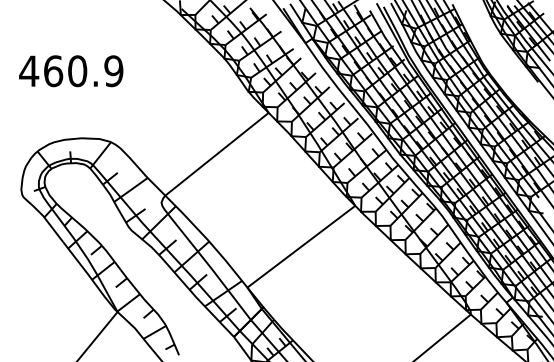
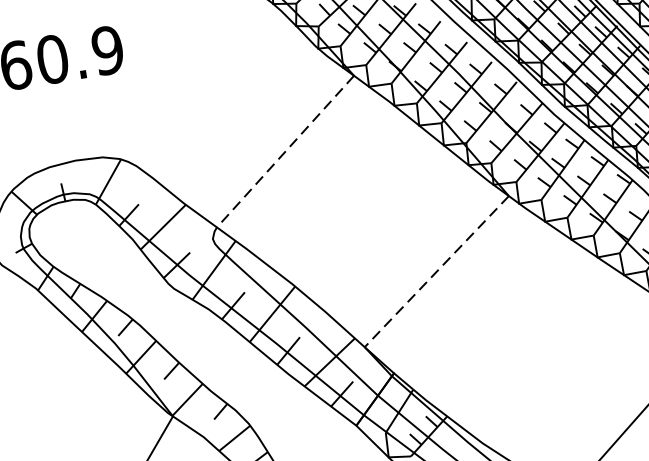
line: (216, 154) -> (284, 152), solid -> dashed
line: (301, 246) -> (436, 271), solid -> dashed

